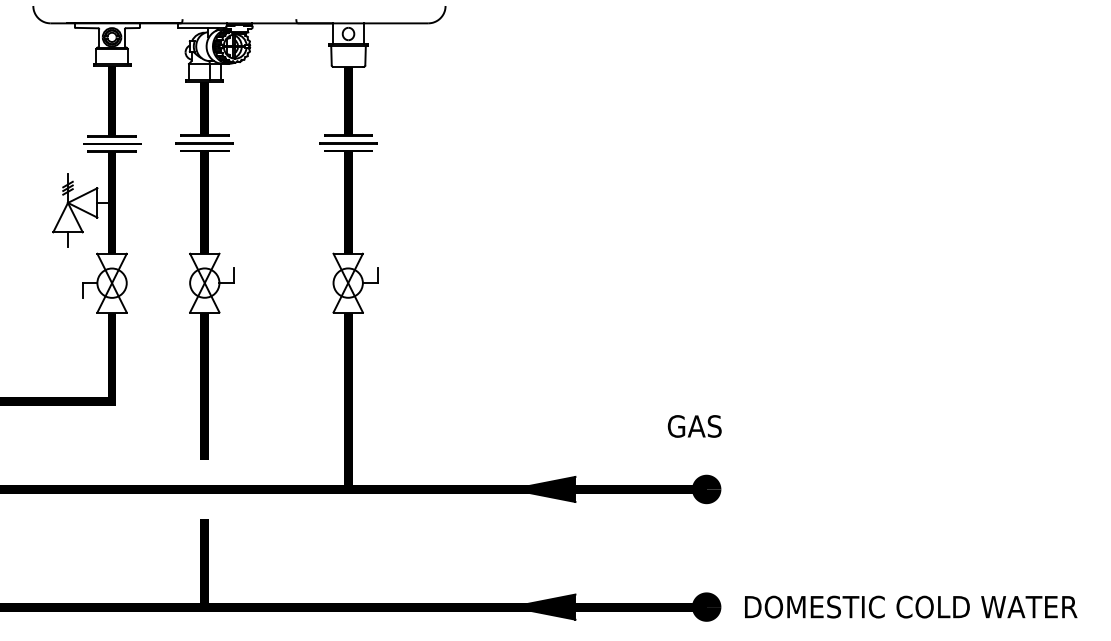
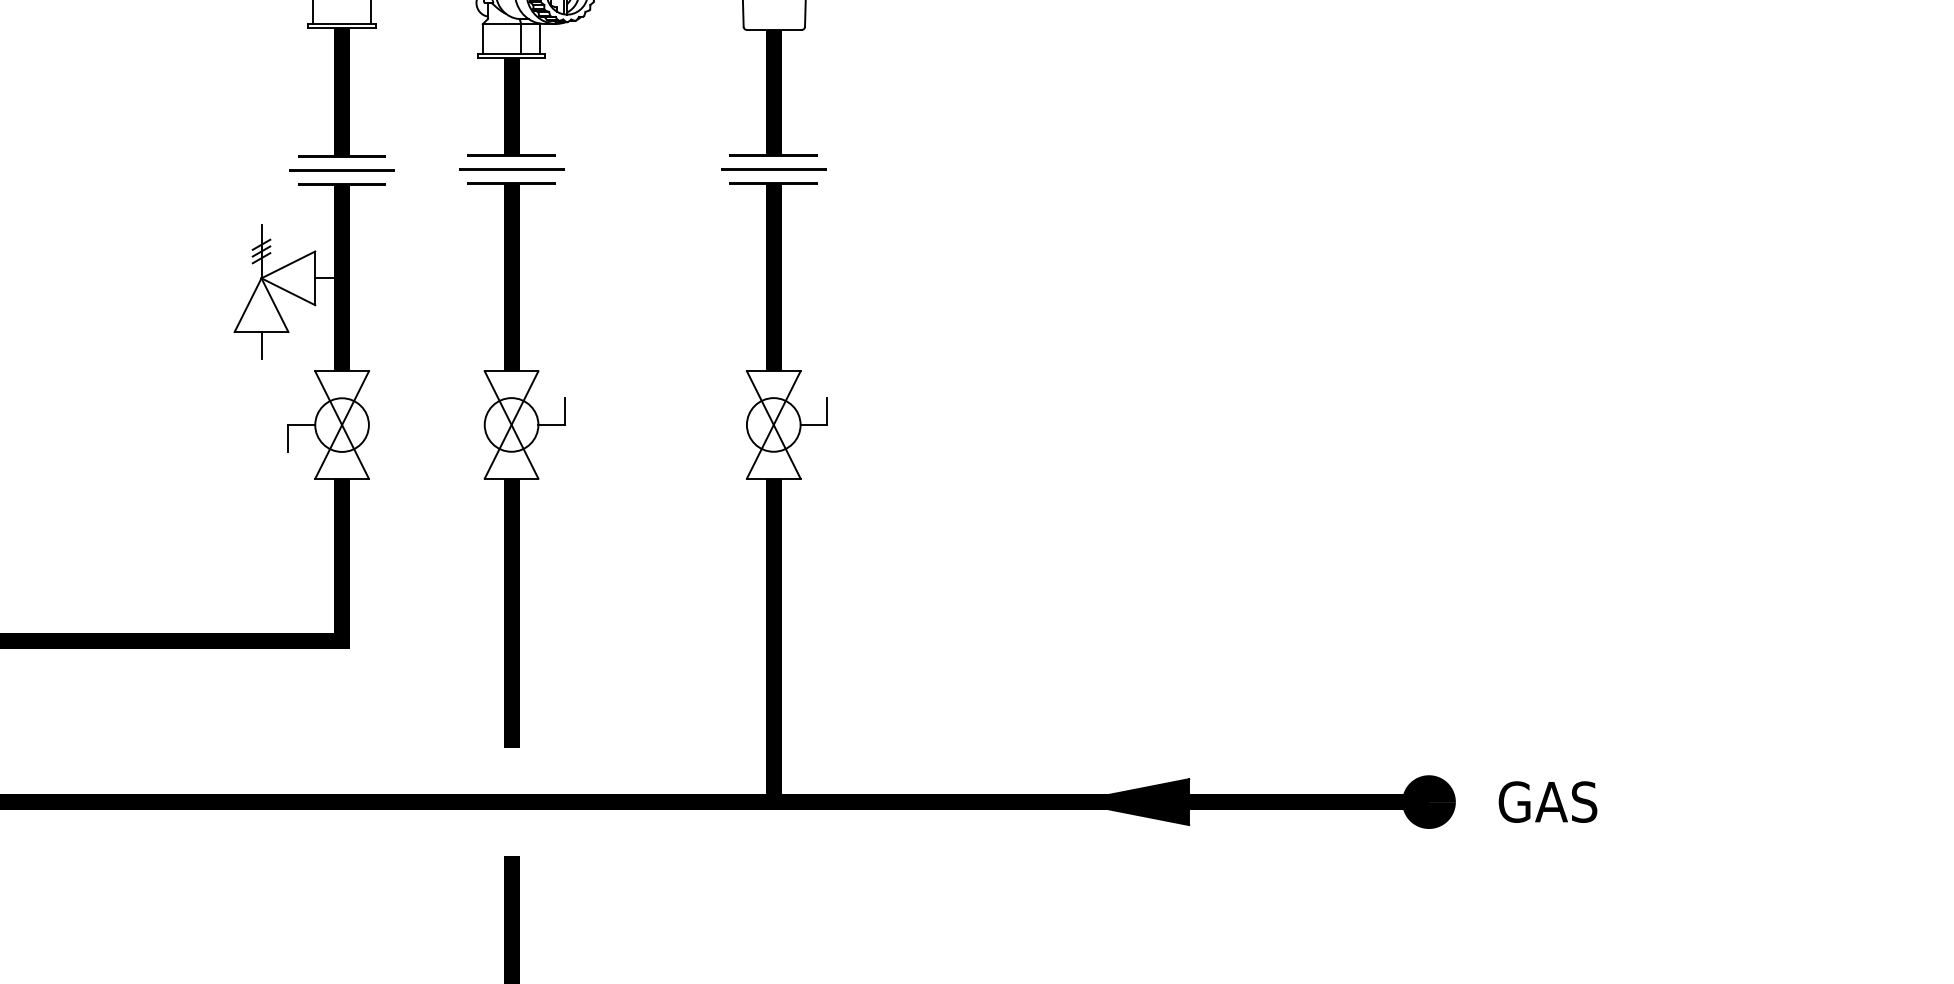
text: (694, 426) -> (1547, 802), moved

